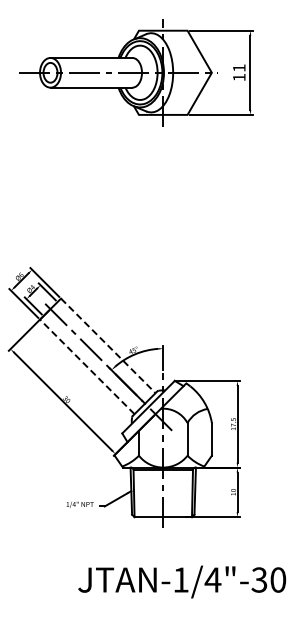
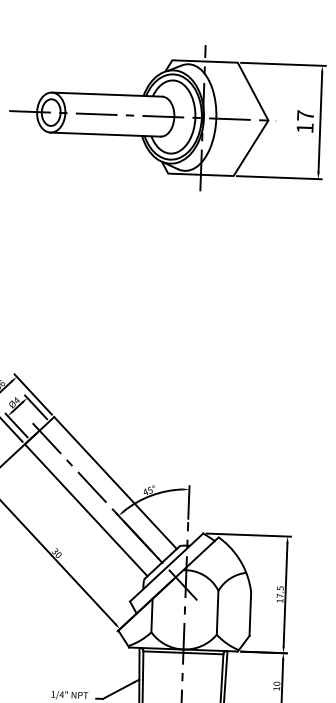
text: (239, 67) -> (305, 114), 11 -> 17
line: (108, 345) -> (115, 482), dashed -> solid
line: (87, 366) -> (86, 509), dashed -> solid

